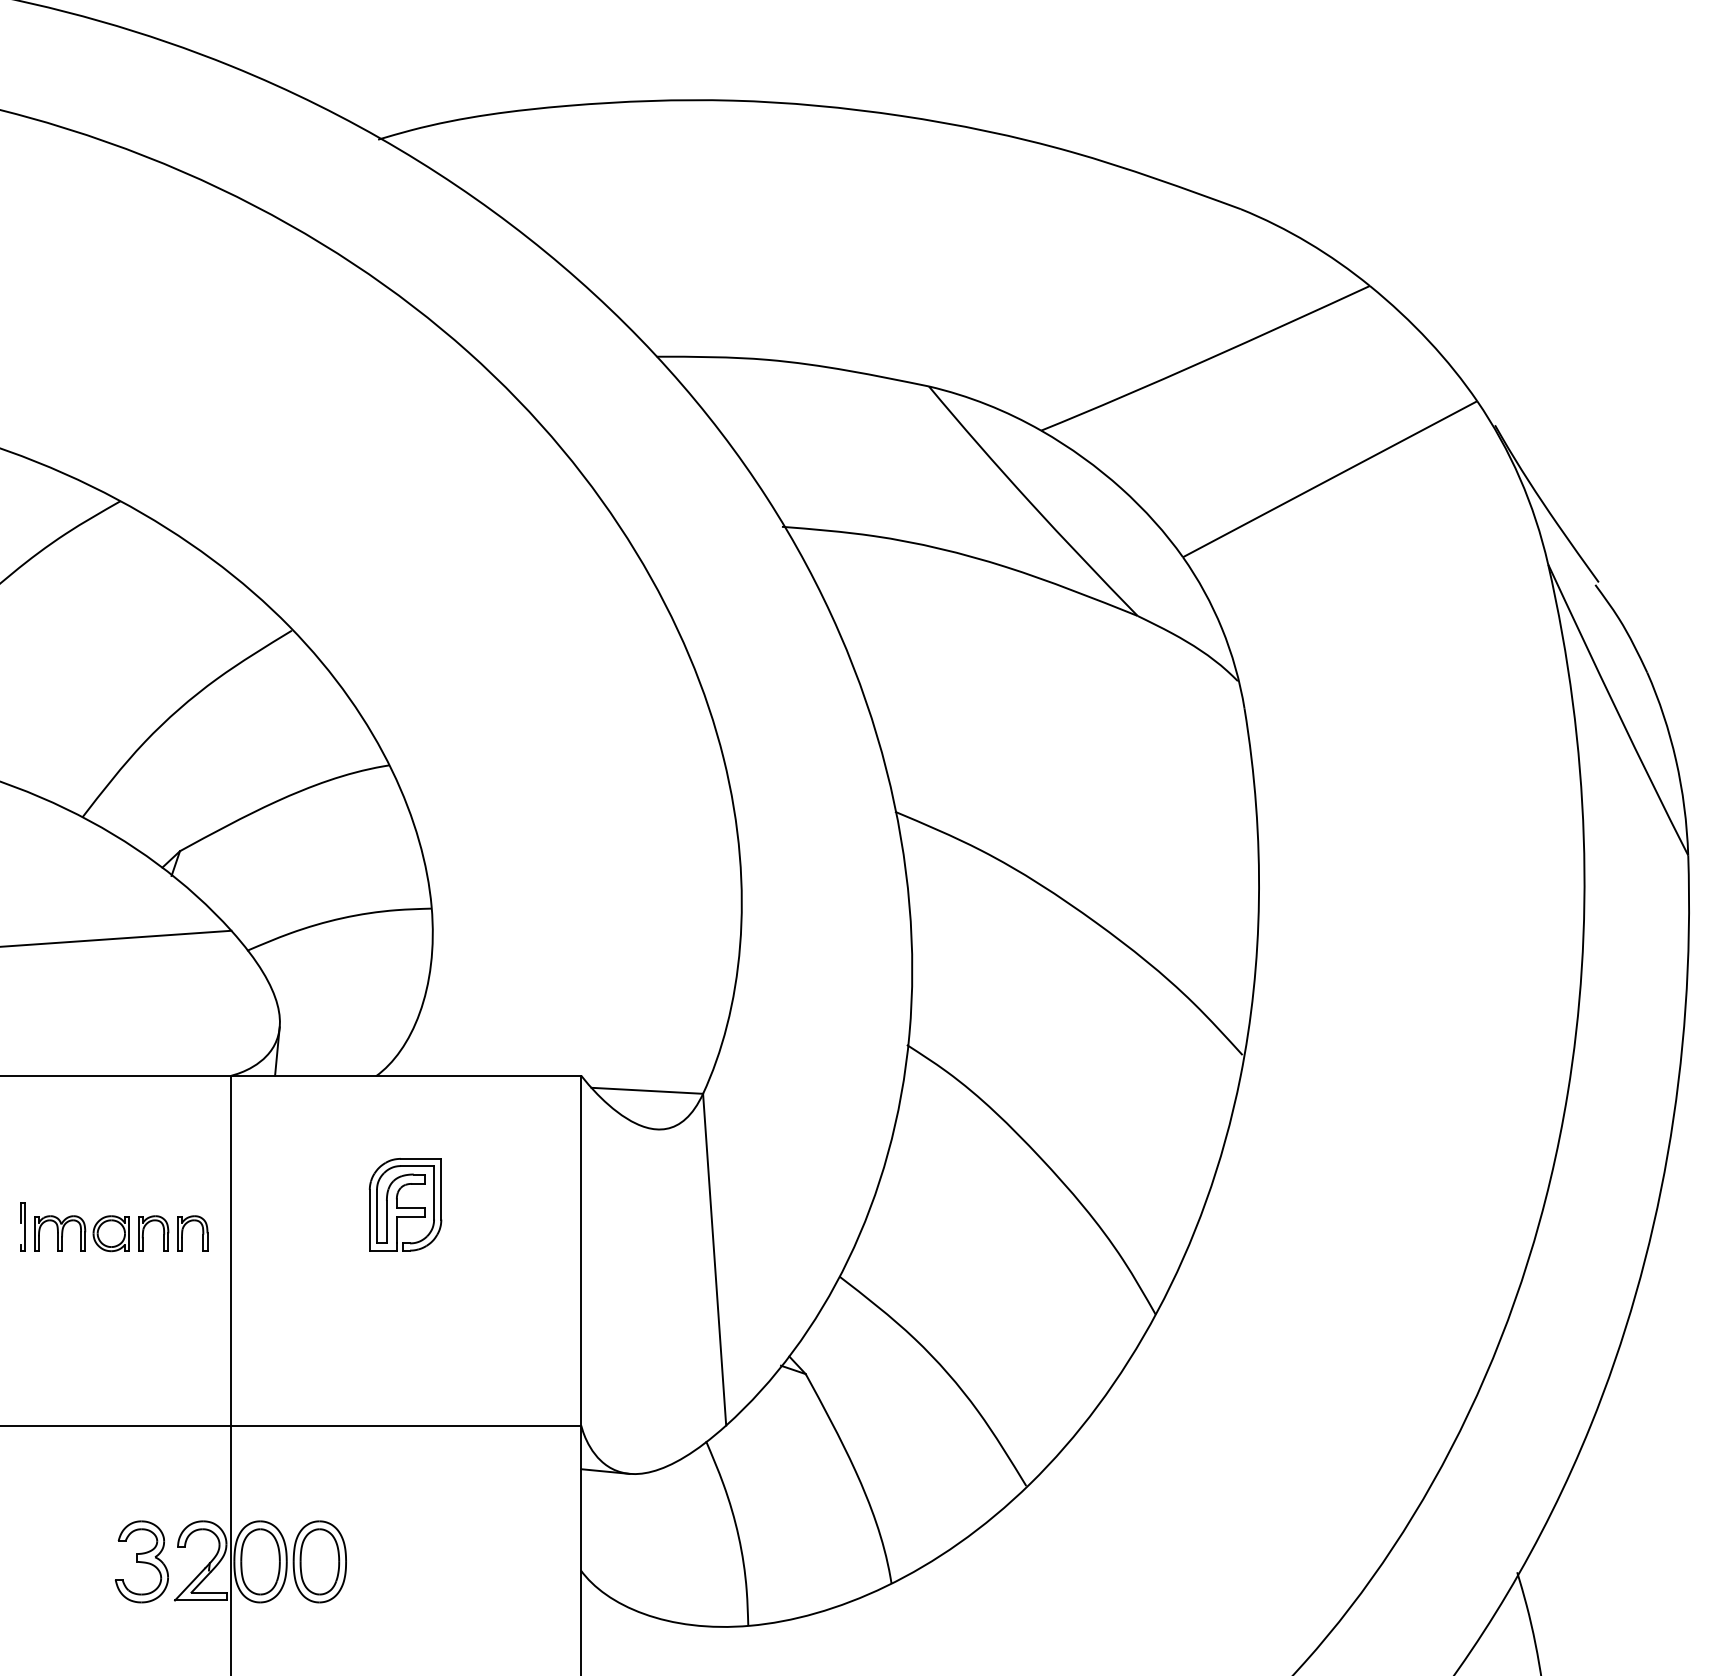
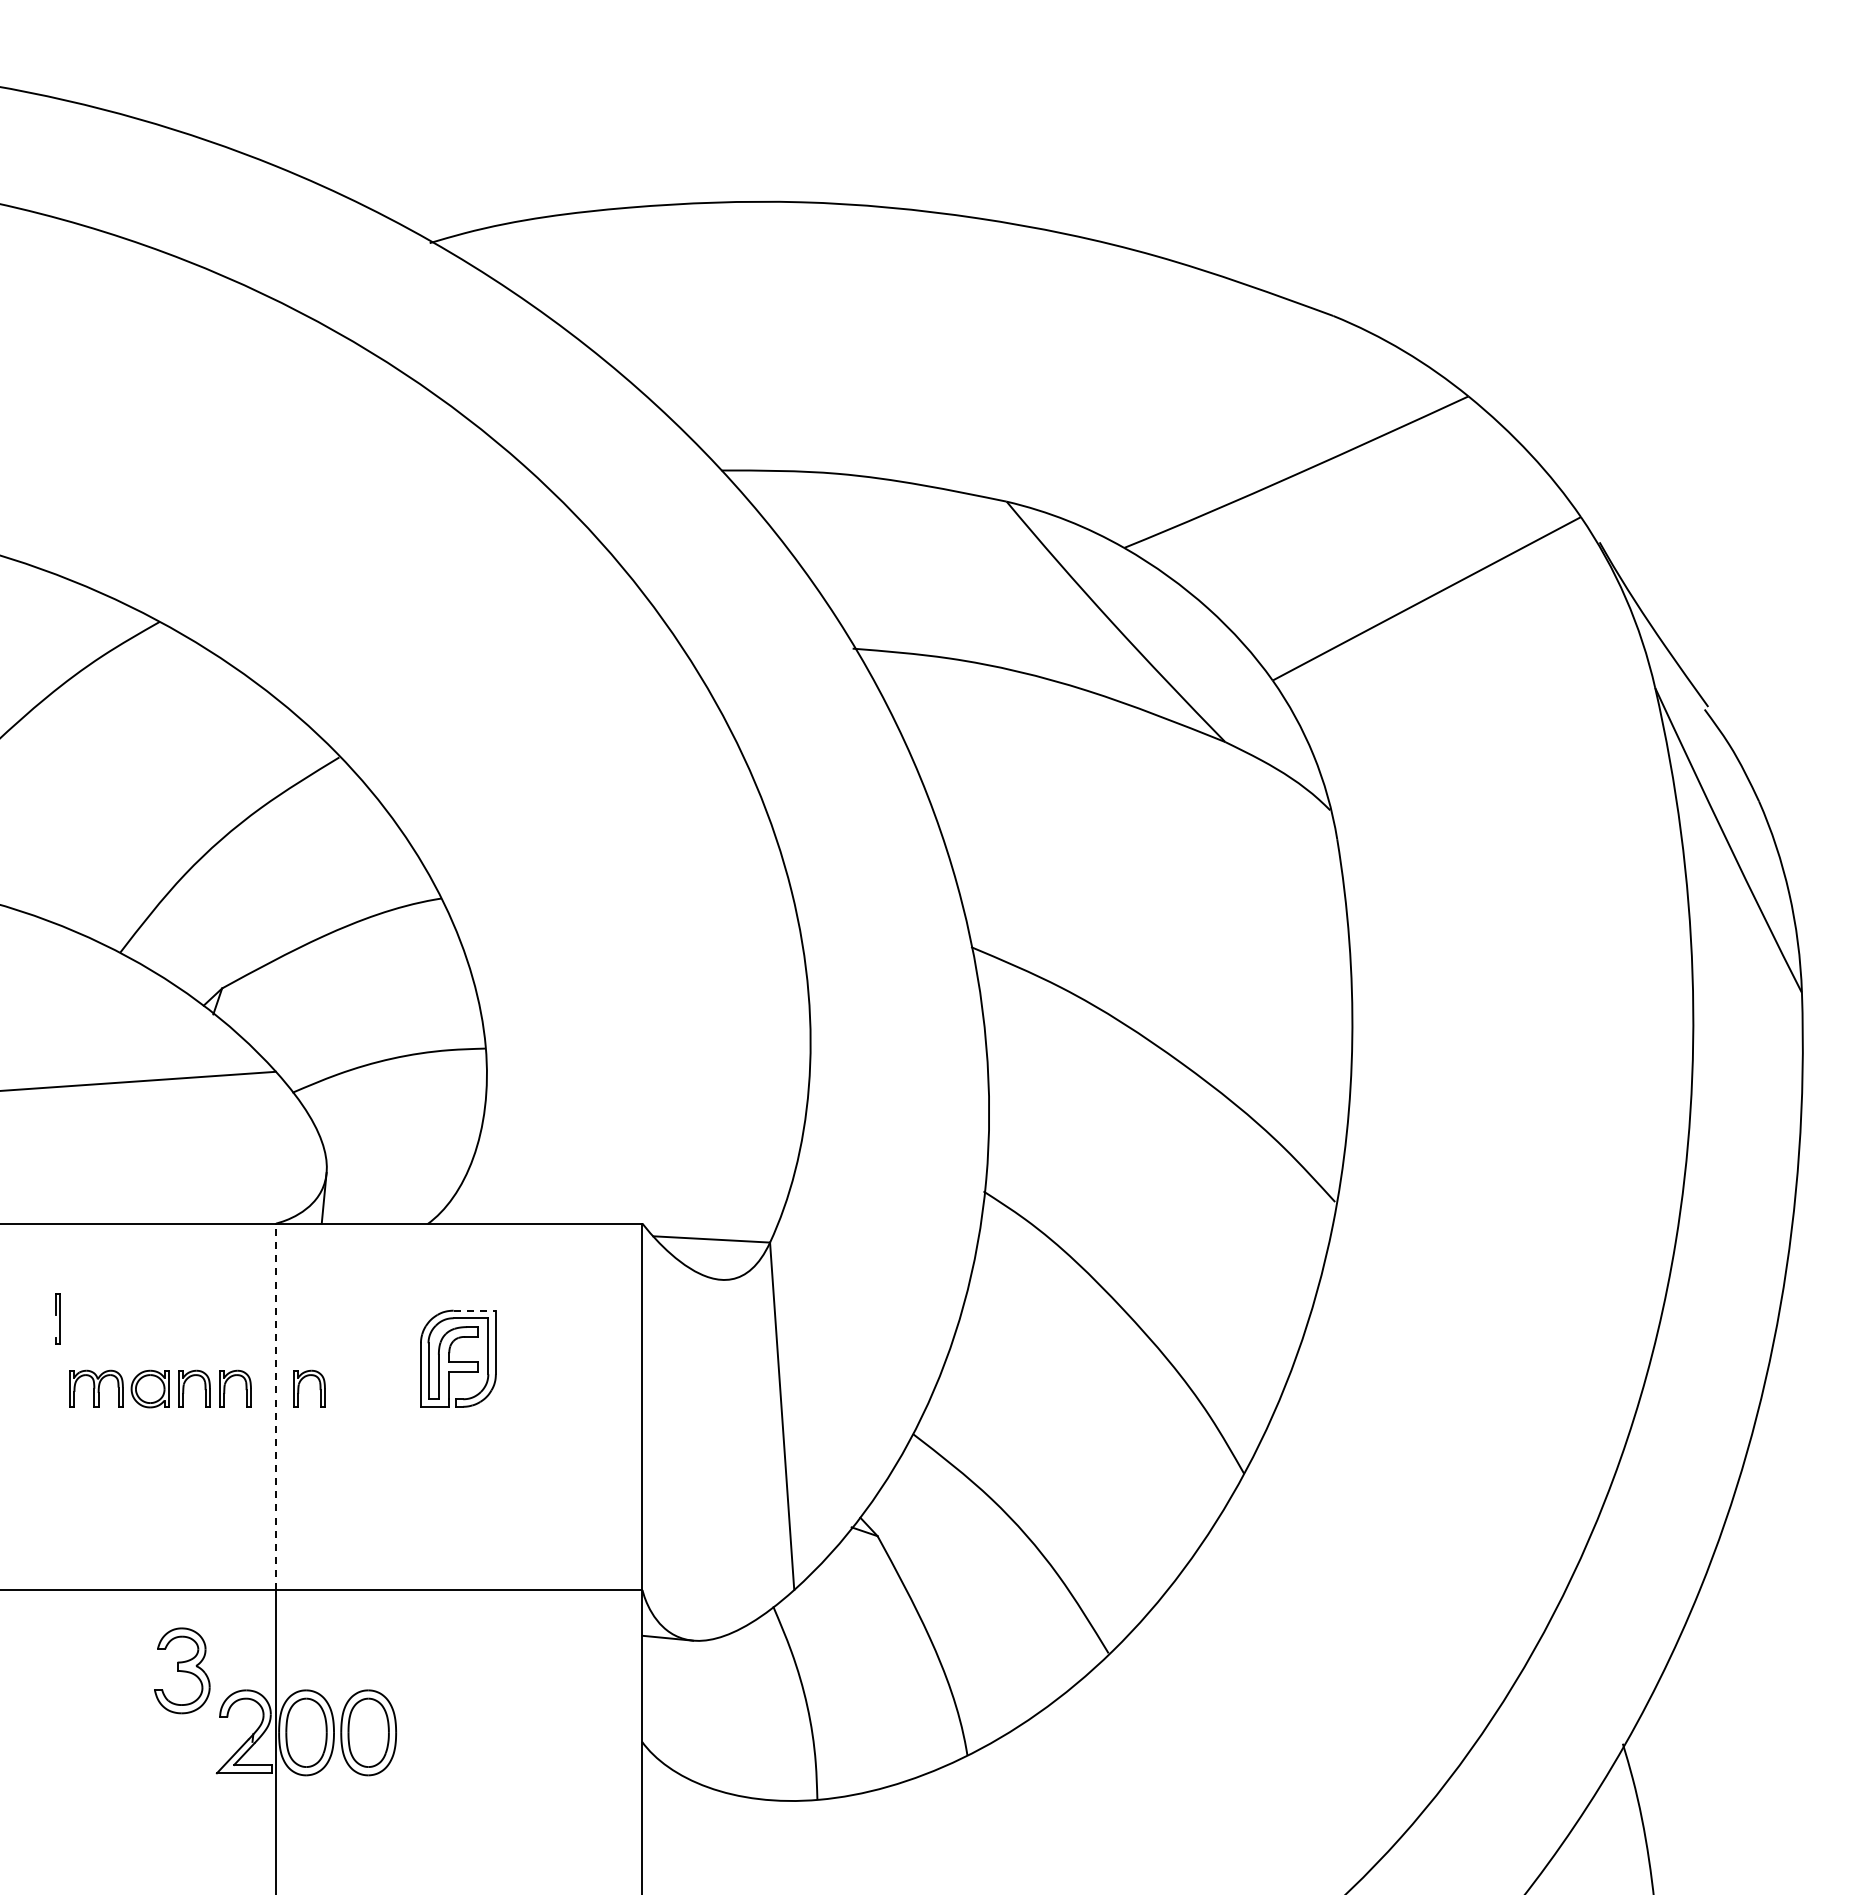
line: (421, 1158) -> (475, 1310), solid -> dashed
part: (22, 1226) -> (57, 1318), moved
part: (253, 1233) -> (299, 1388), added
line: (231, 1250) -> (276, 1406), solid -> dashed
part: (142, 1561) -> (182, 1670), moved

